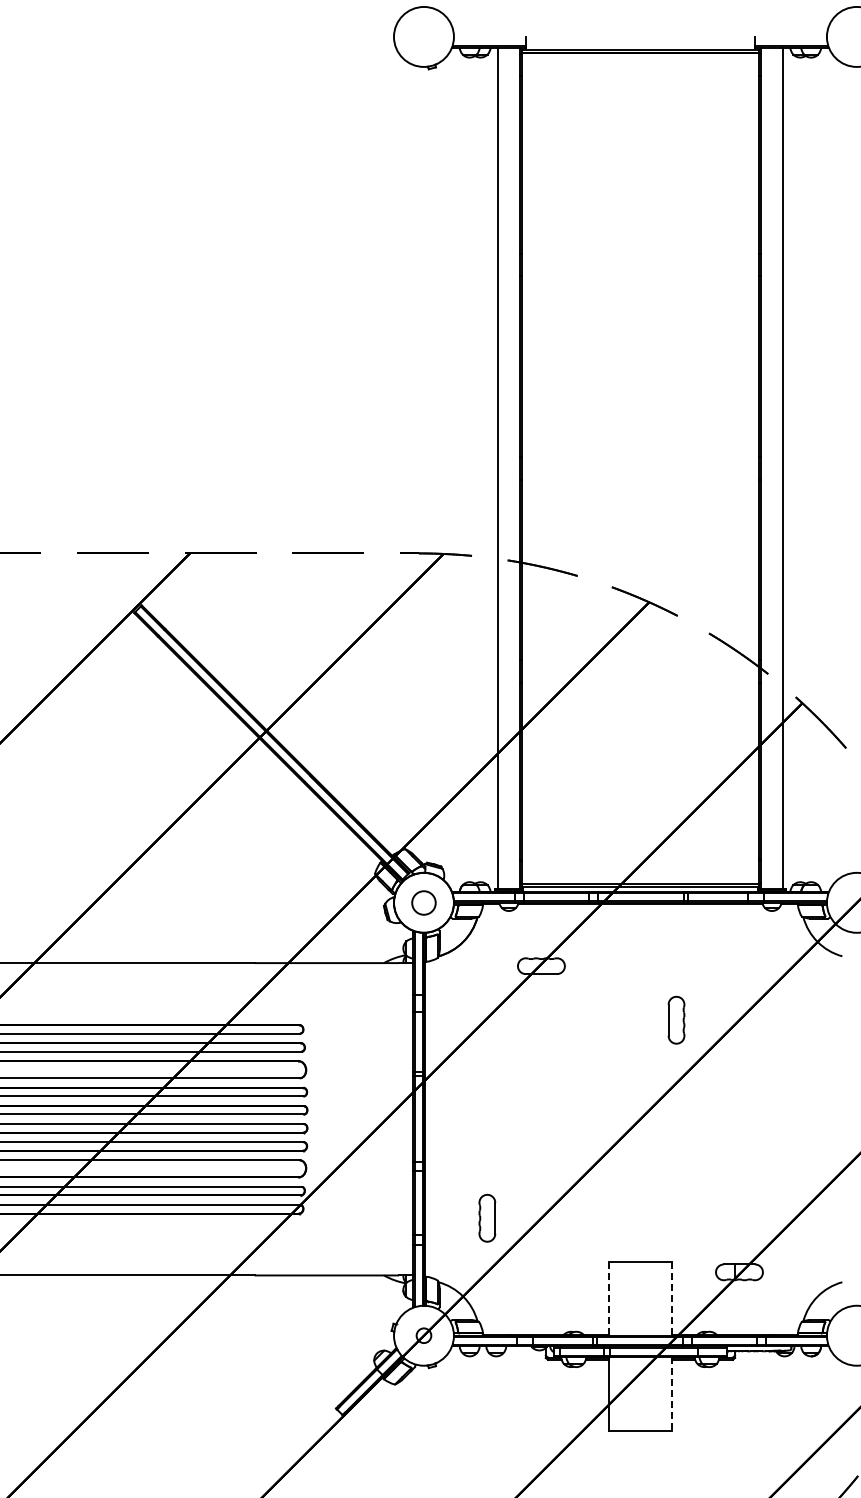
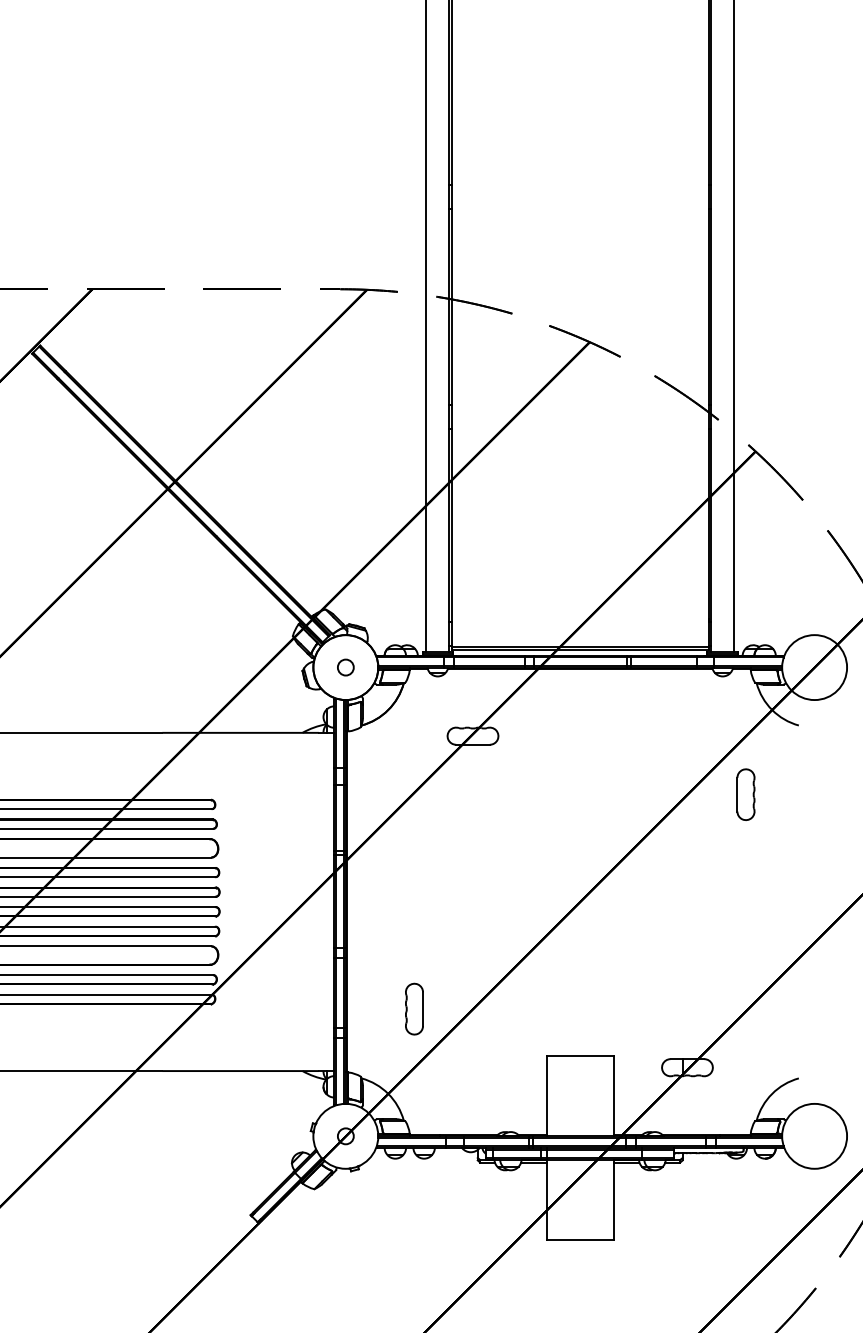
circle: (423, 902) -> (345, 667), size x0.62
part: (676, 1019) -> (745, 793), moved
line: (609, 1299) -> (546, 1097), dashed -> solid
line: (671, 1299) -> (613, 1097), dashed -> solid
line: (671, 1394) -> (613, 1199), dashed -> solid

